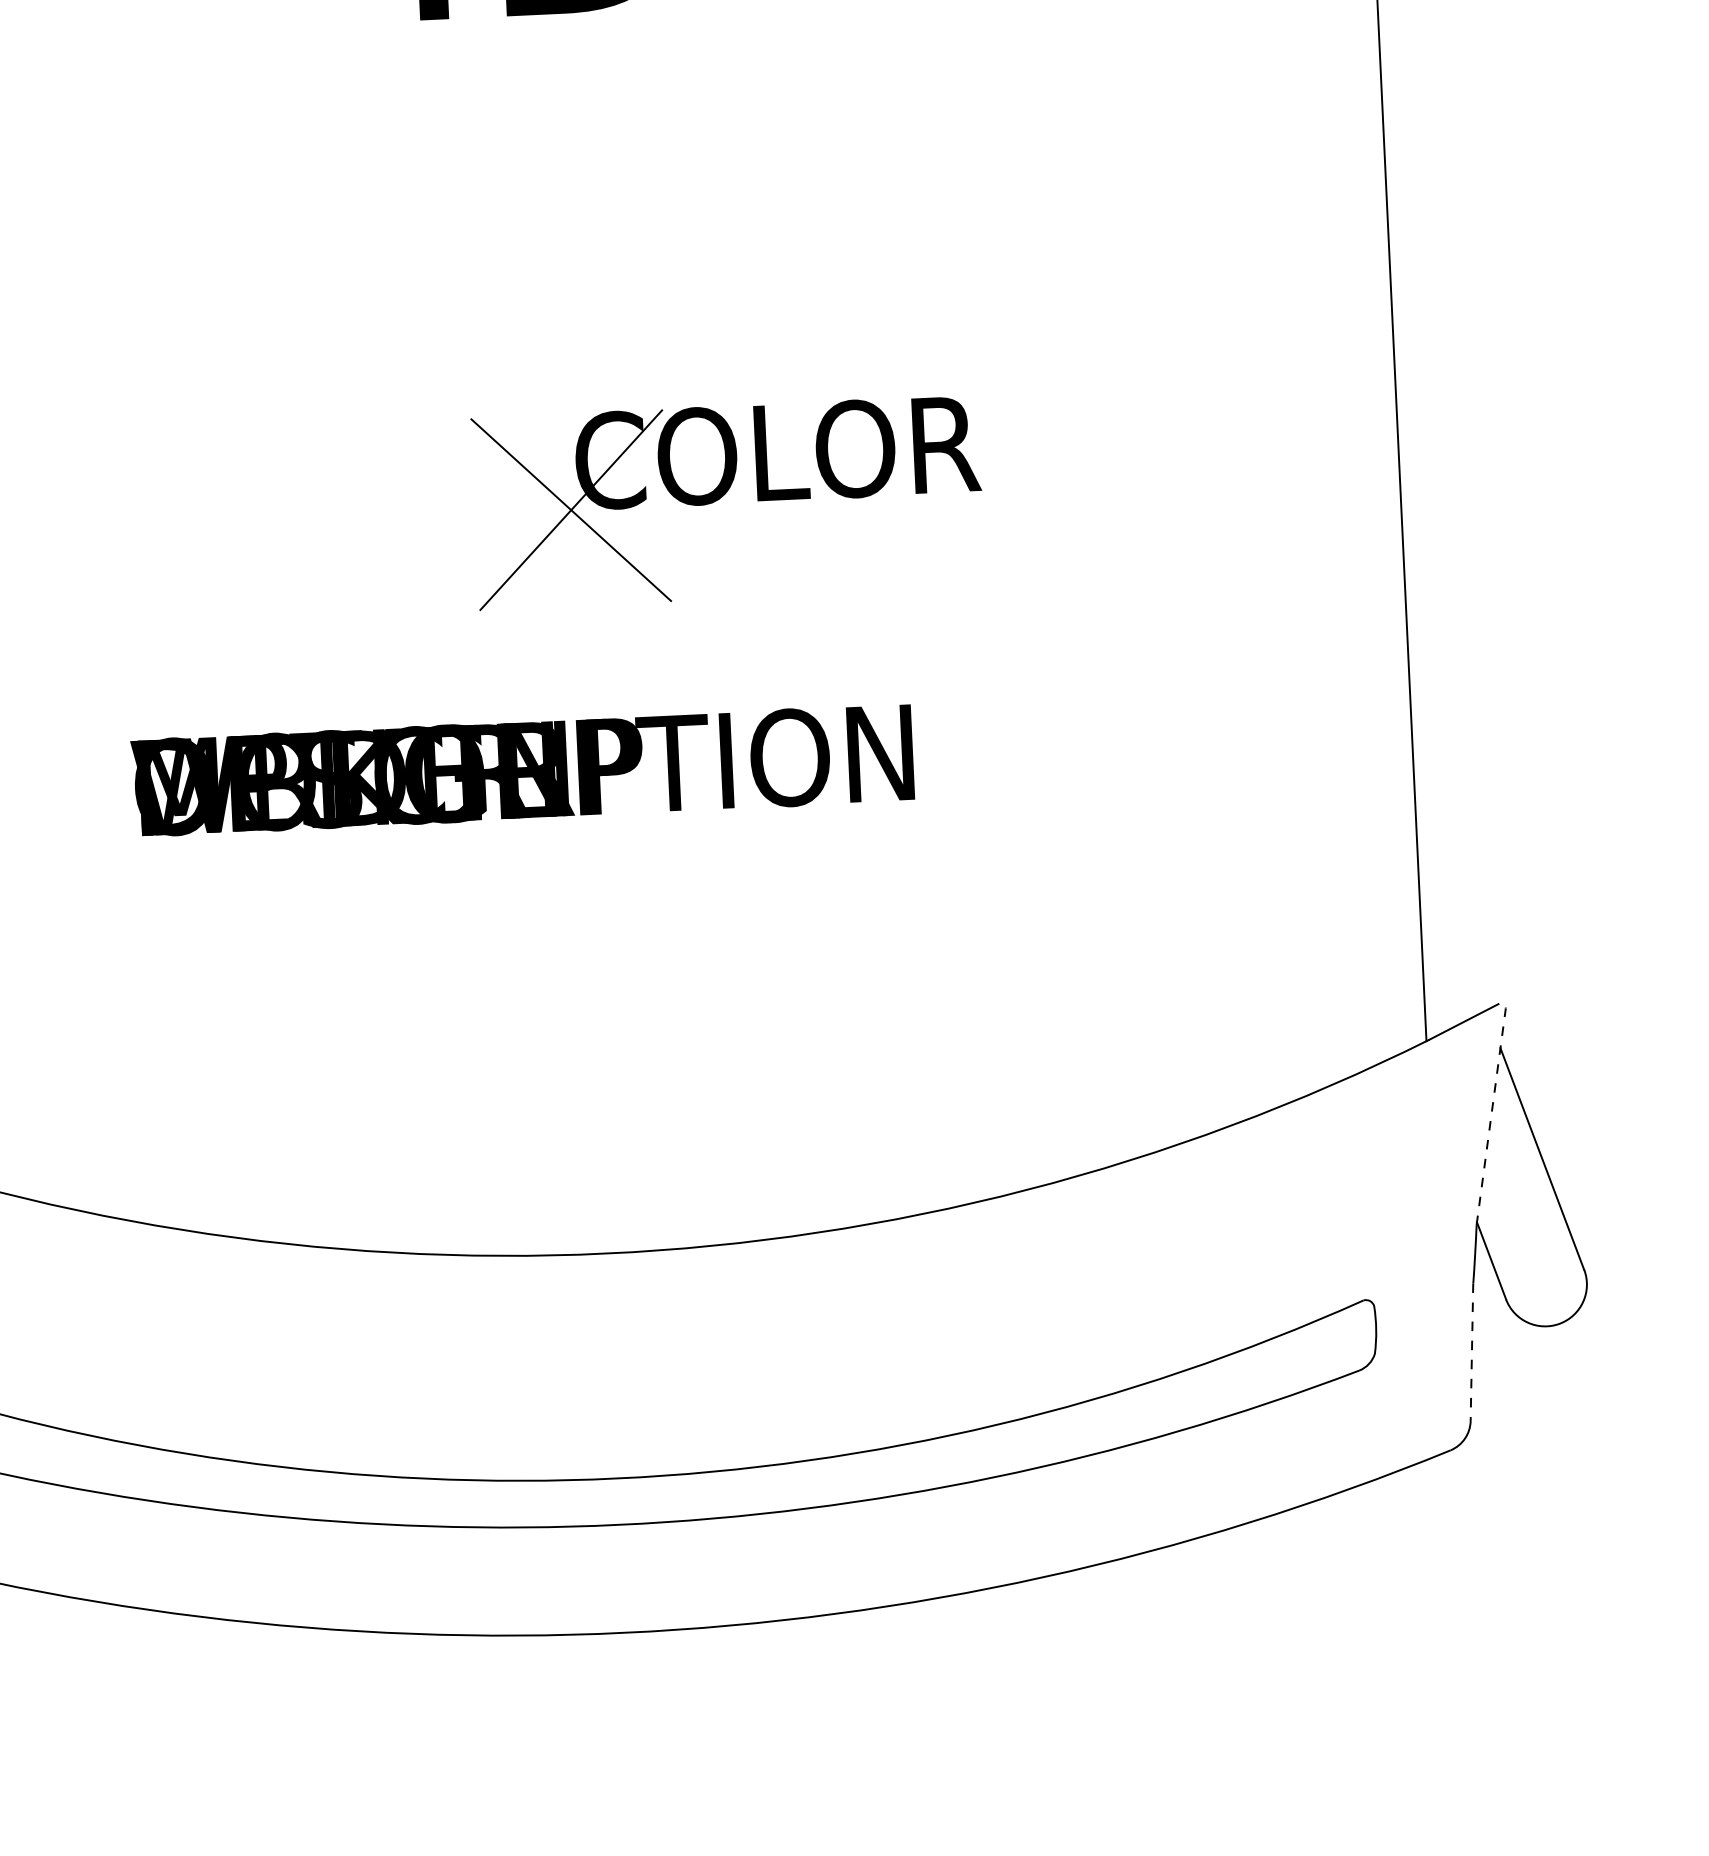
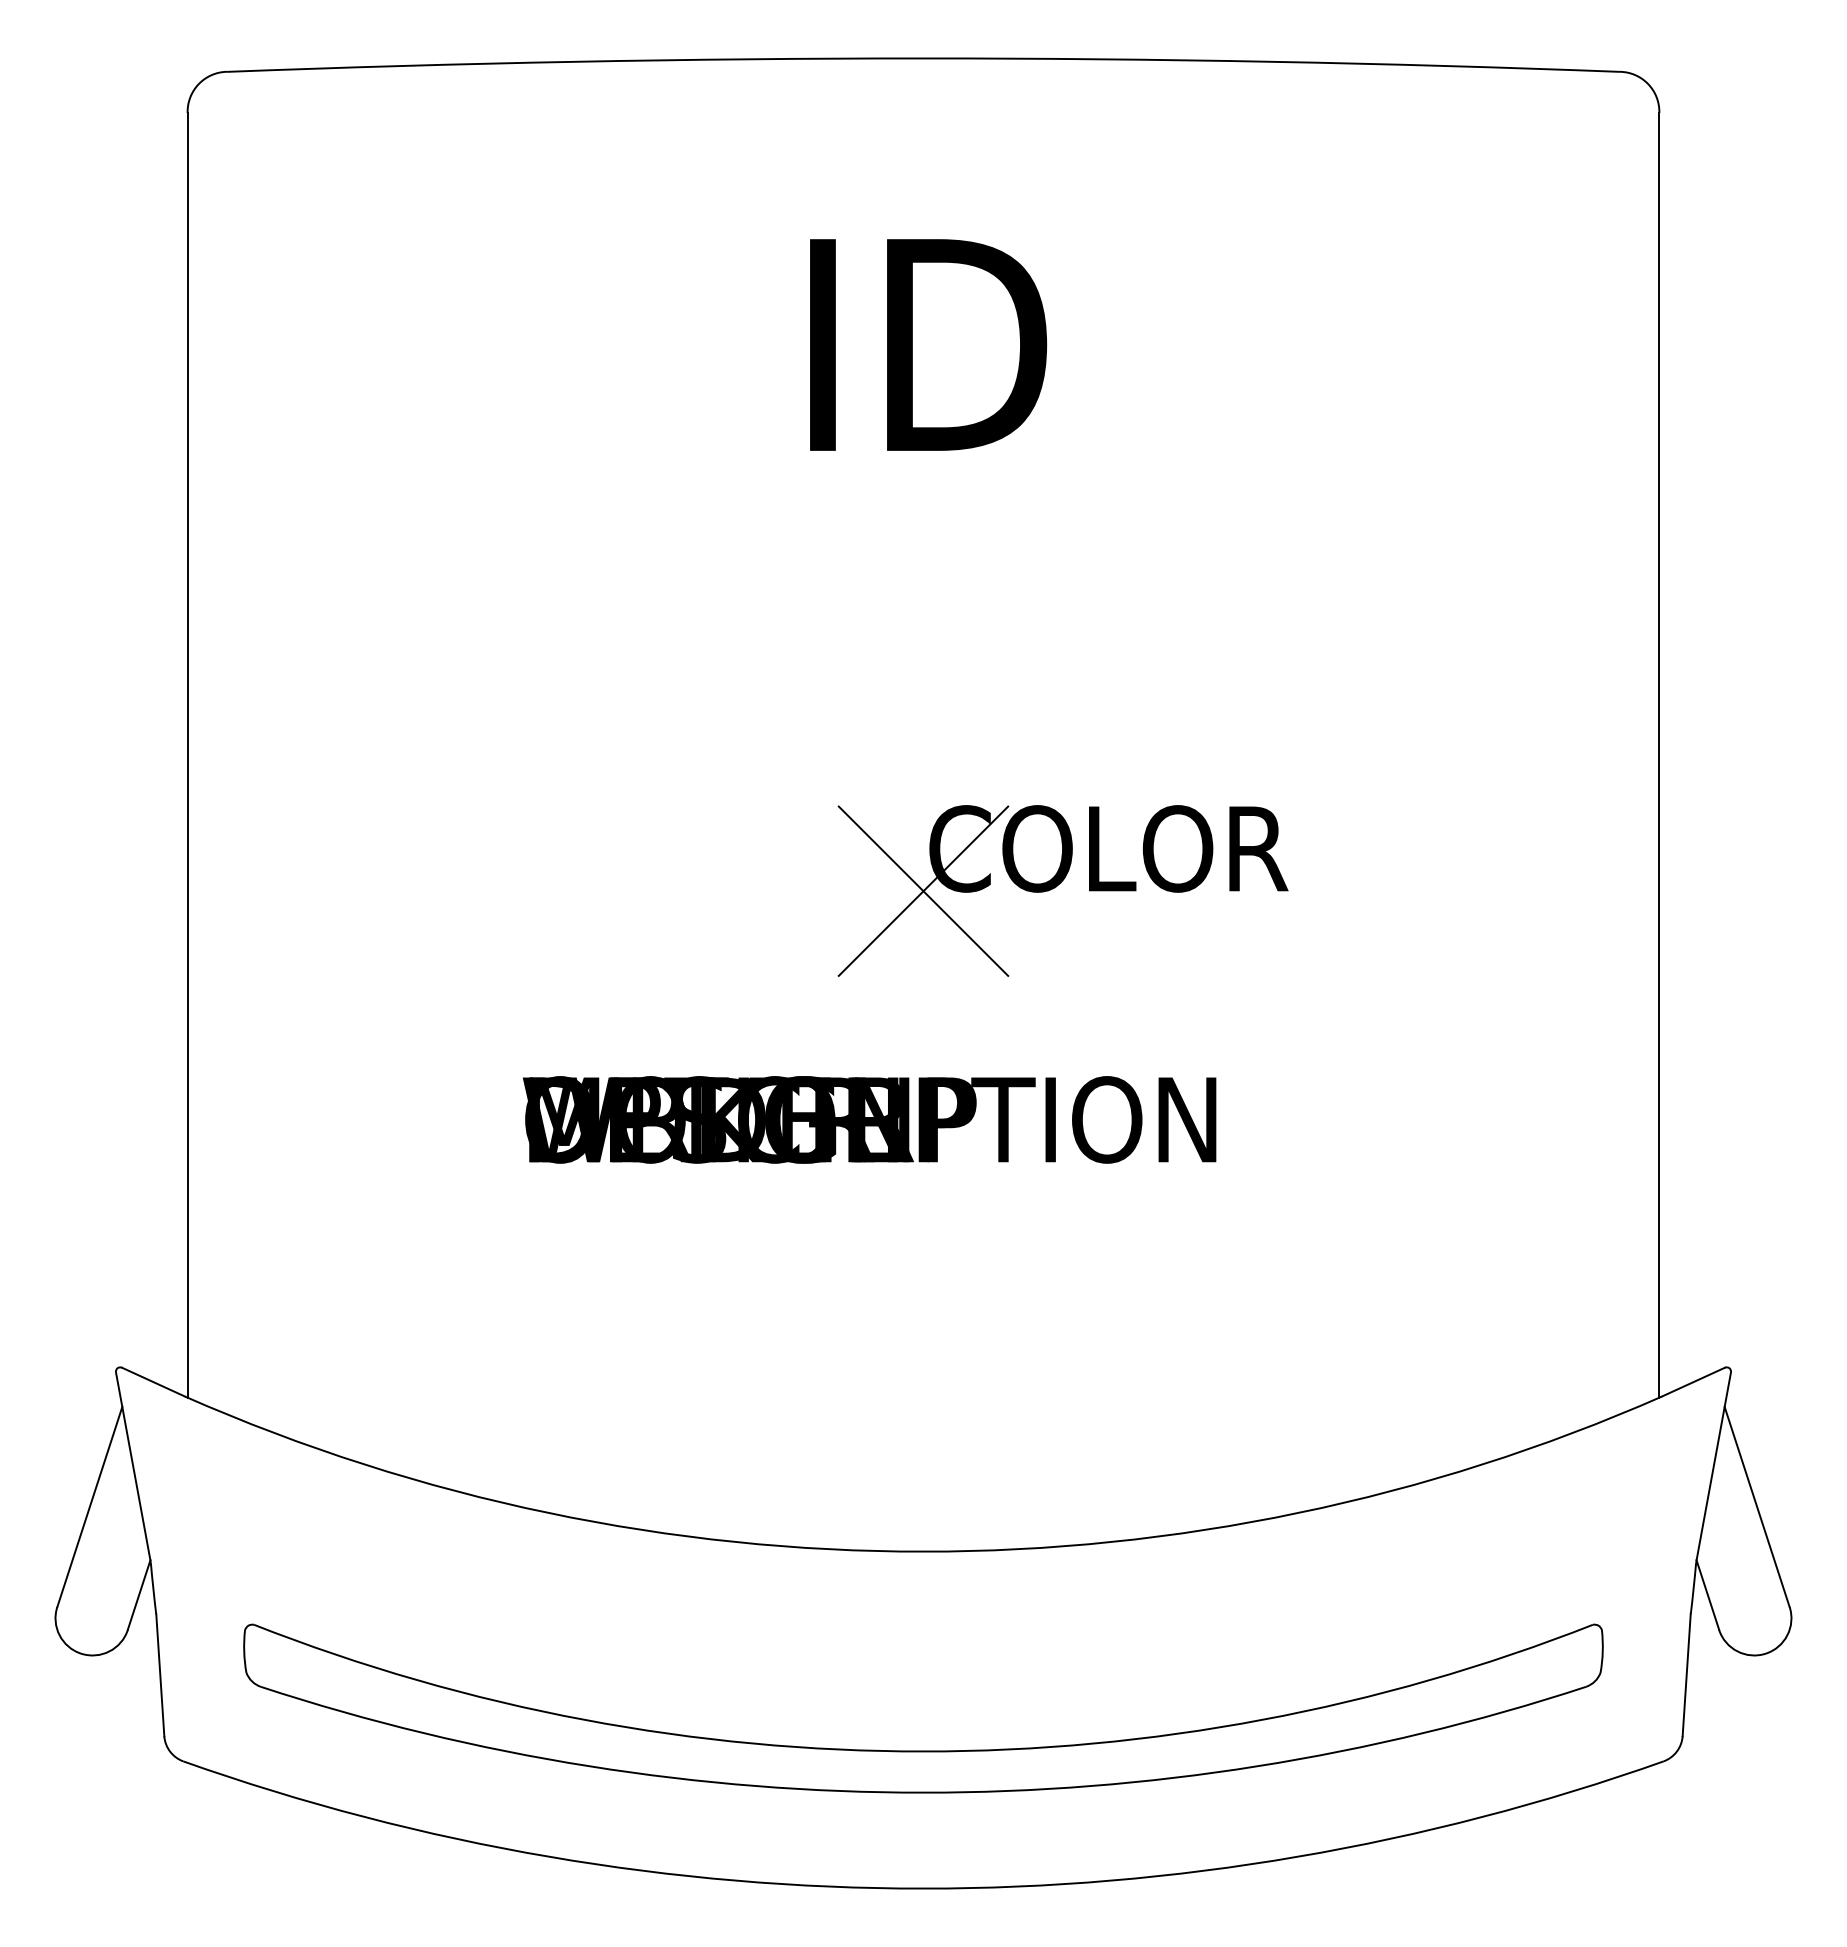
line: (1492, 1103) -> (1715, 1455), dashed -> solid
line: (1471, 1352) -> (1686, 1675), dashed -> solid

